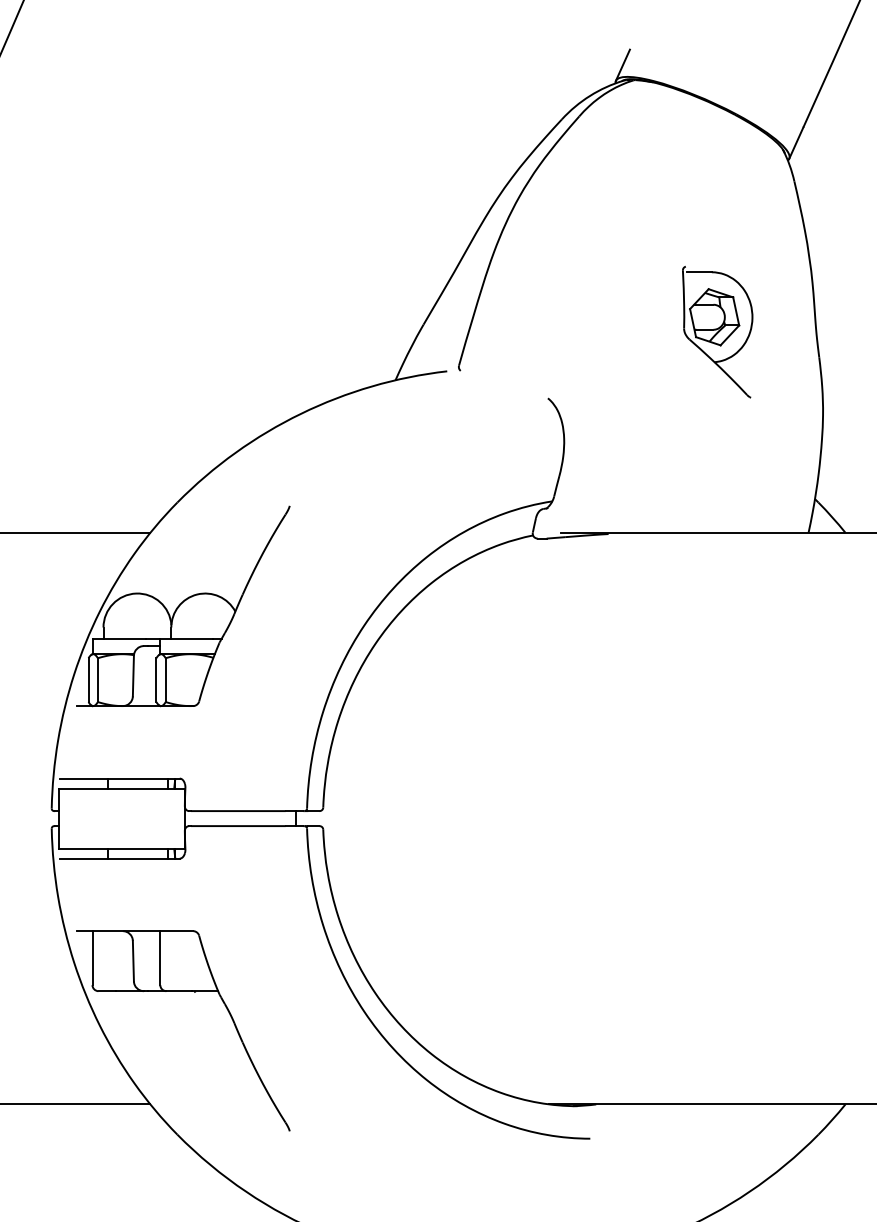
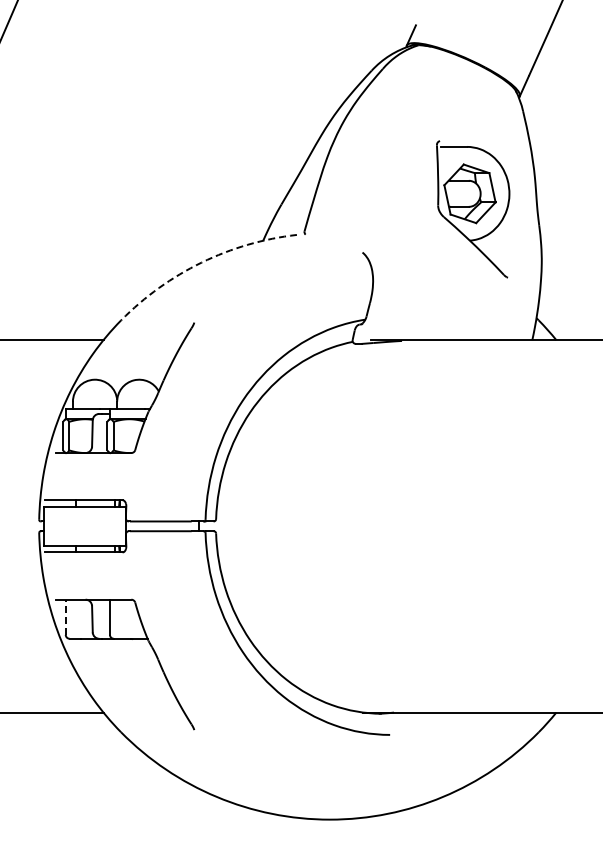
part: (716, 332) -> (472, 209), size x1.6
arc: (300, 413) -> (201, 262), solid -> dashed
line: (92, 958) -> (65, 617), solid -> dashed

